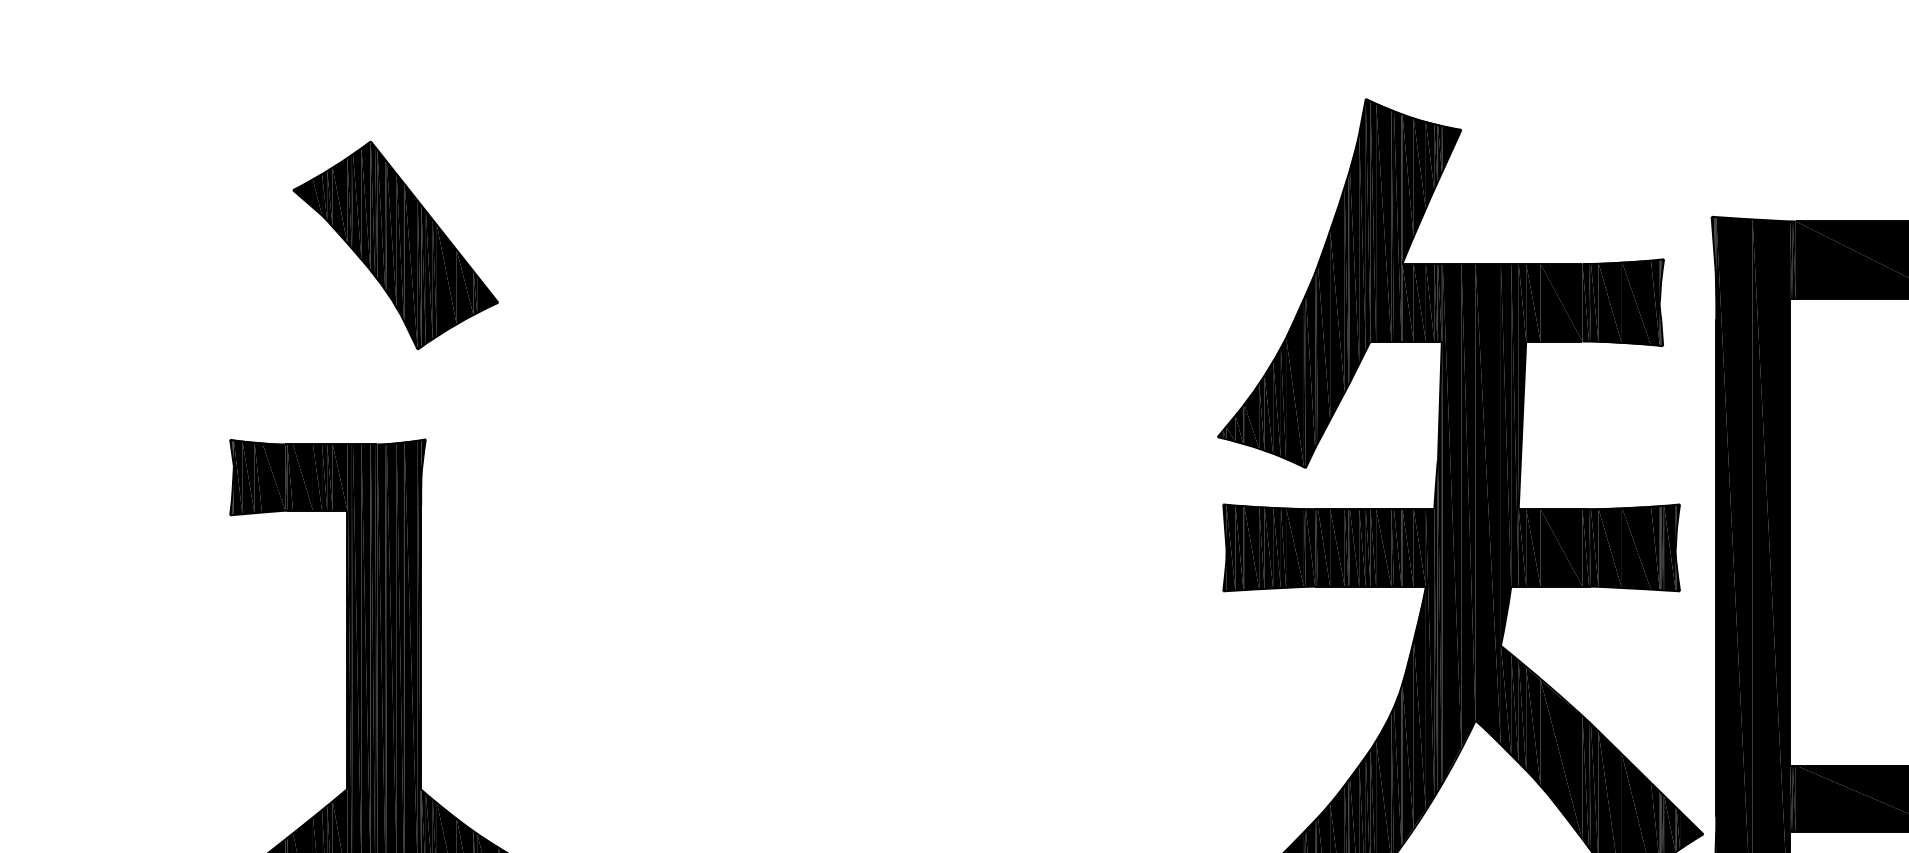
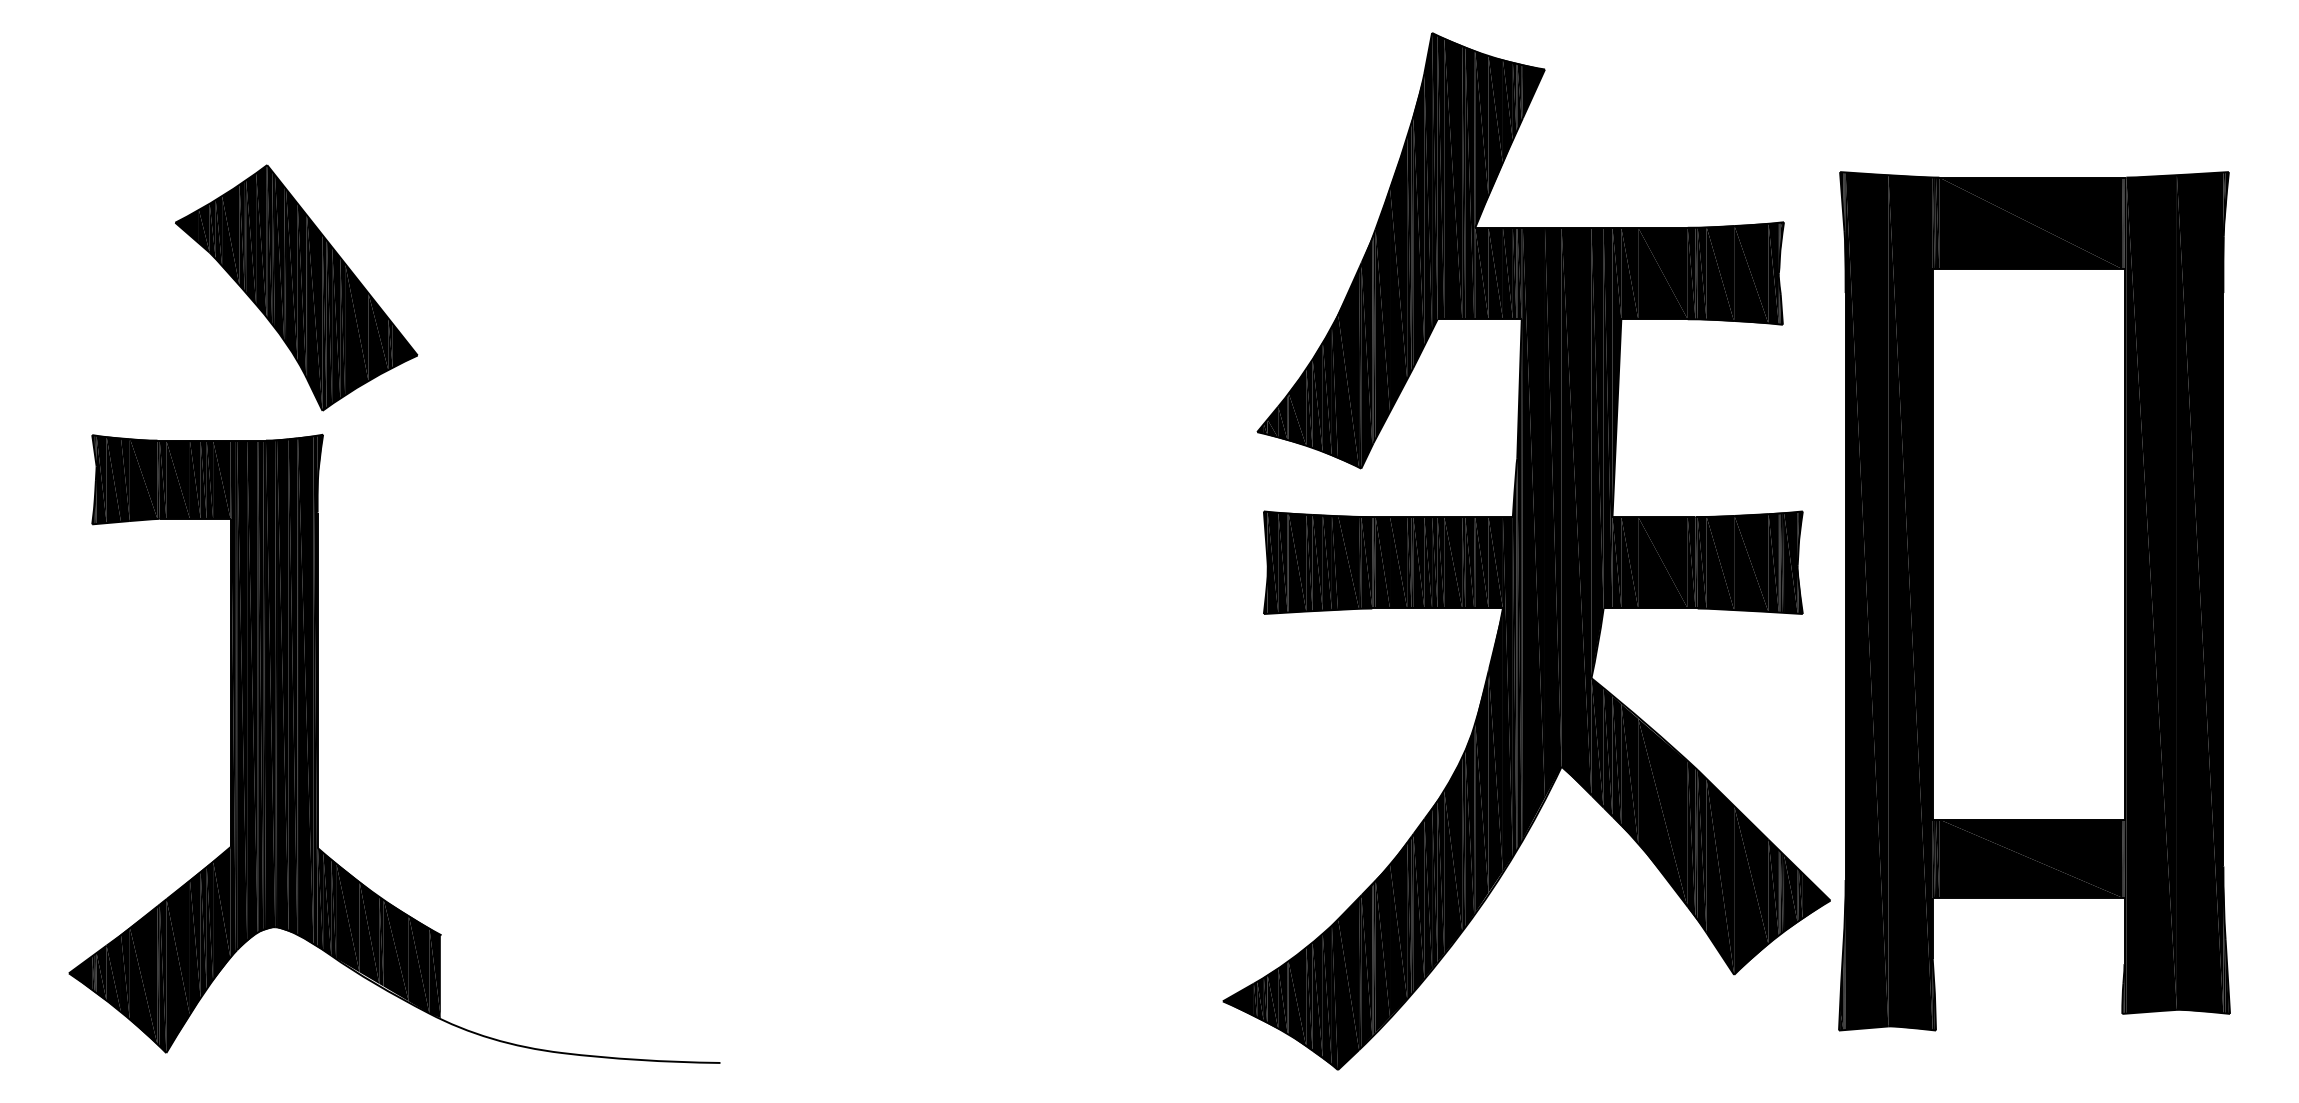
part: (395, 245) -> (296, 287), moved

